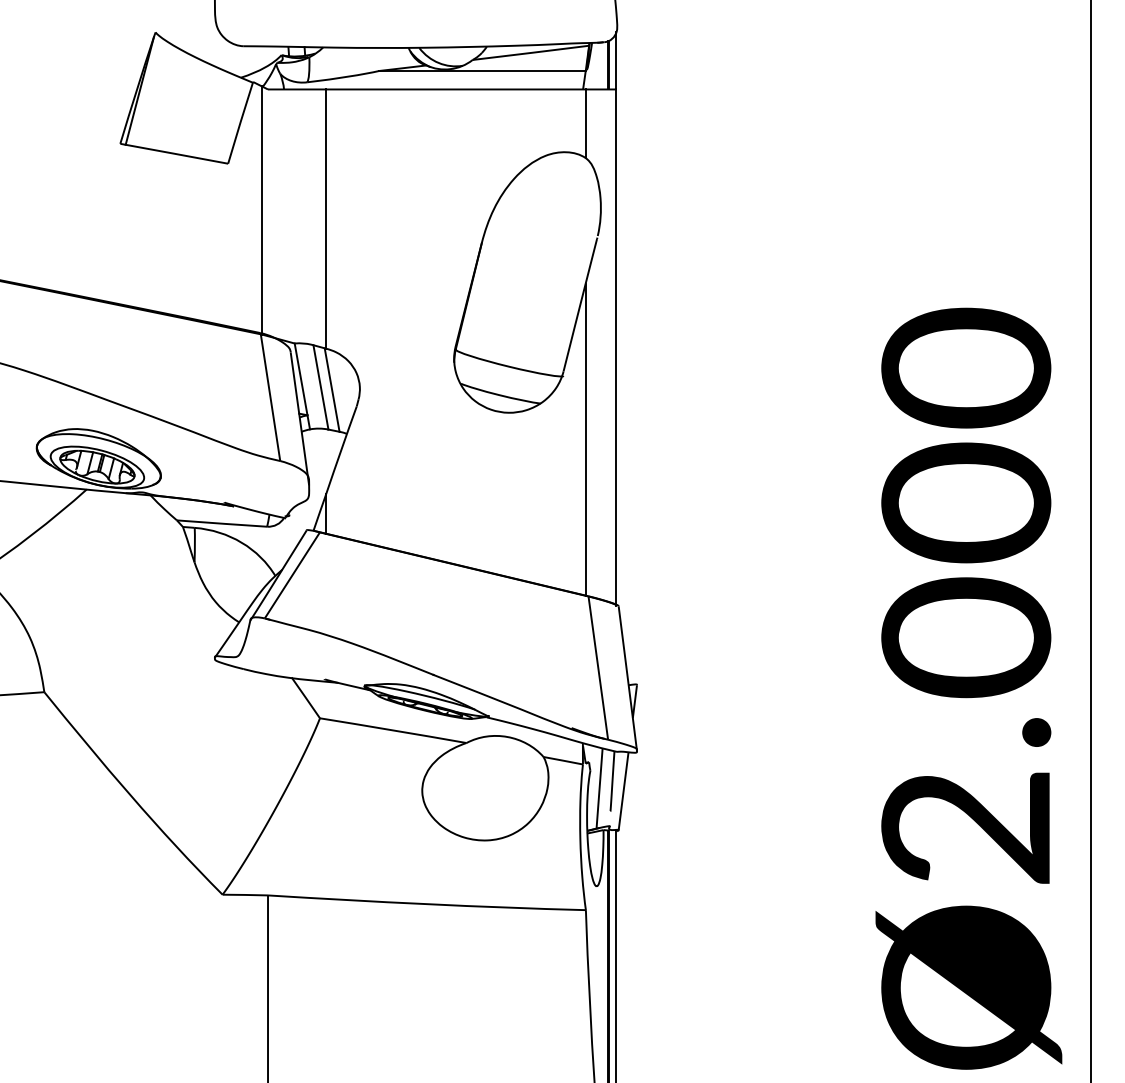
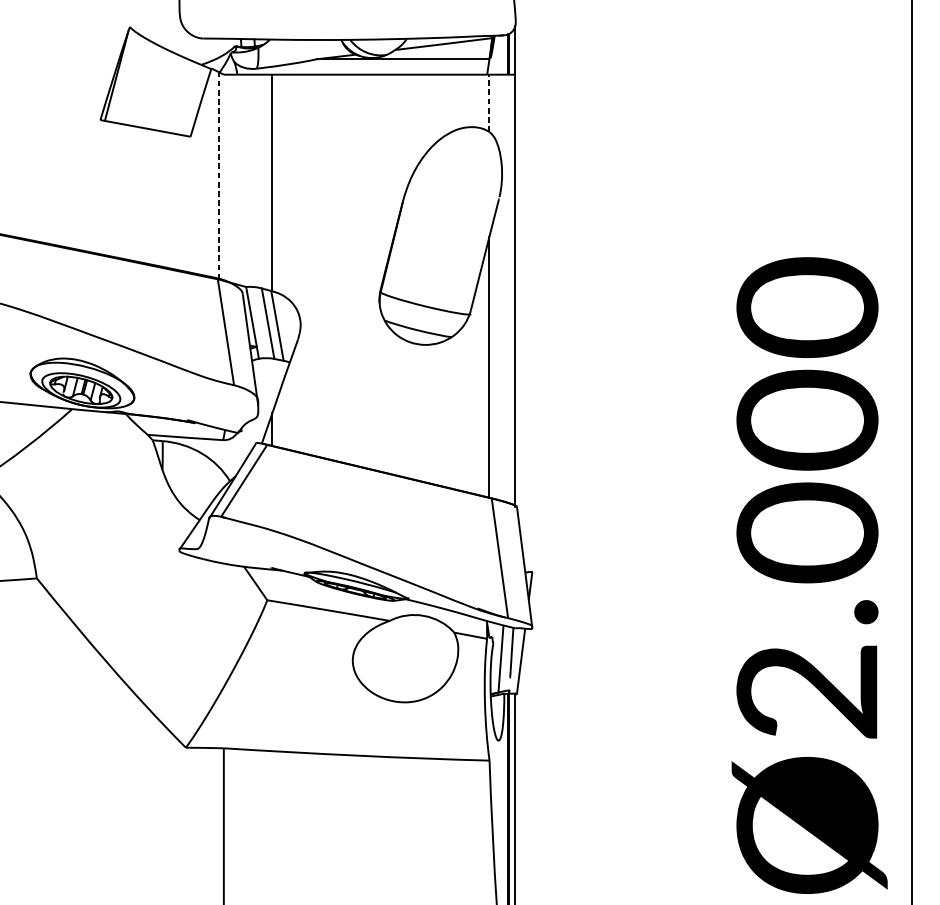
line: (585, 123) -> (489, 103), solid -> dashed
line: (262, 210) -> (219, 175), solid -> dashed

